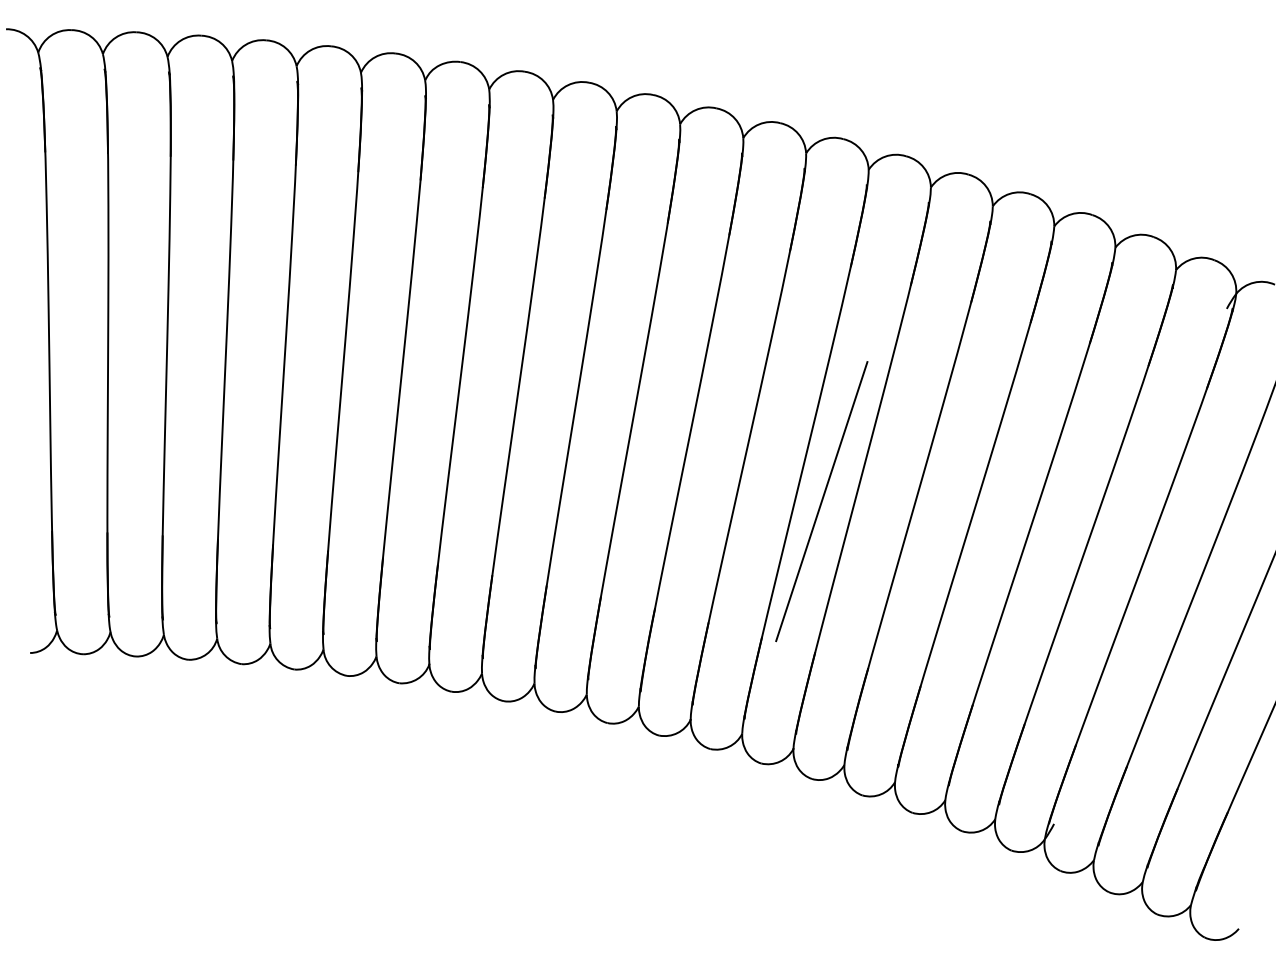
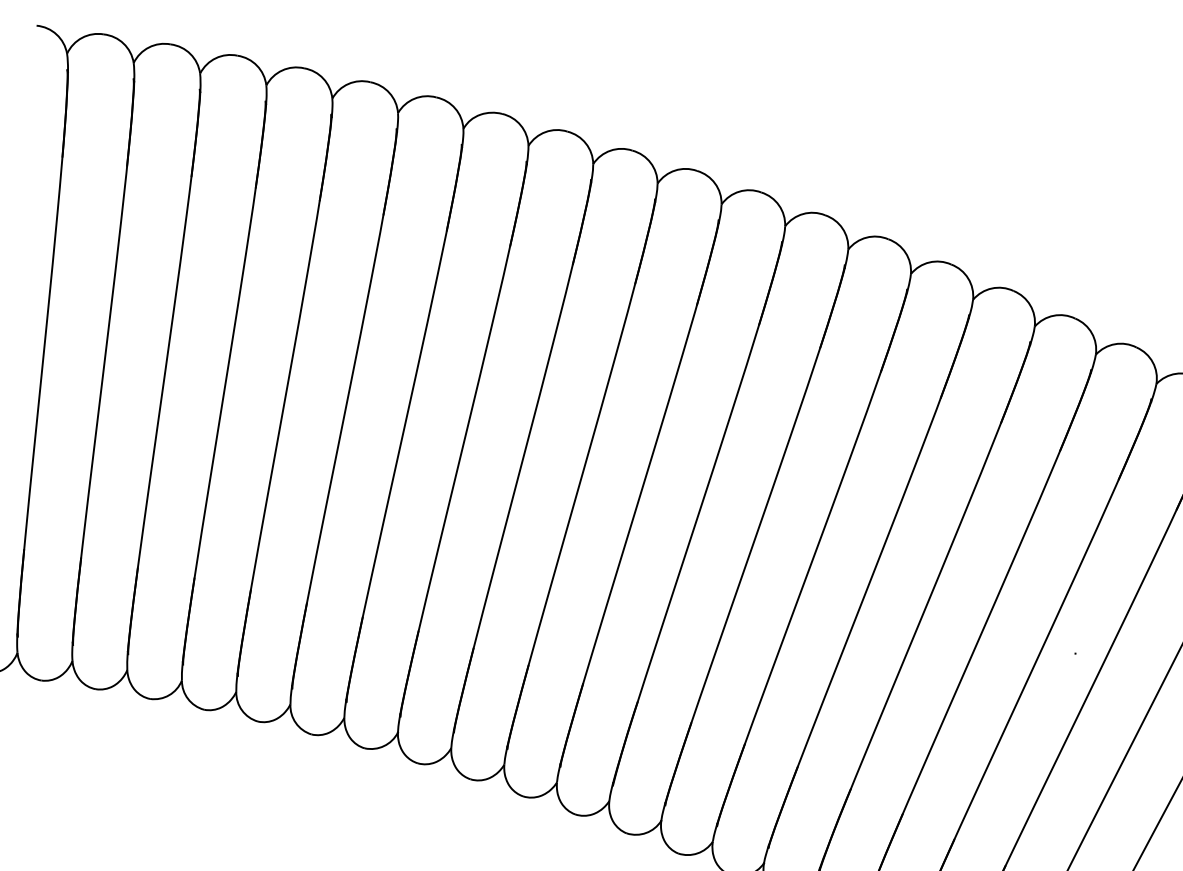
line: (821, 501) -> (822, 611), removed

